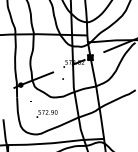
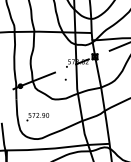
text: (46, 113) -> (37, 116), moved

